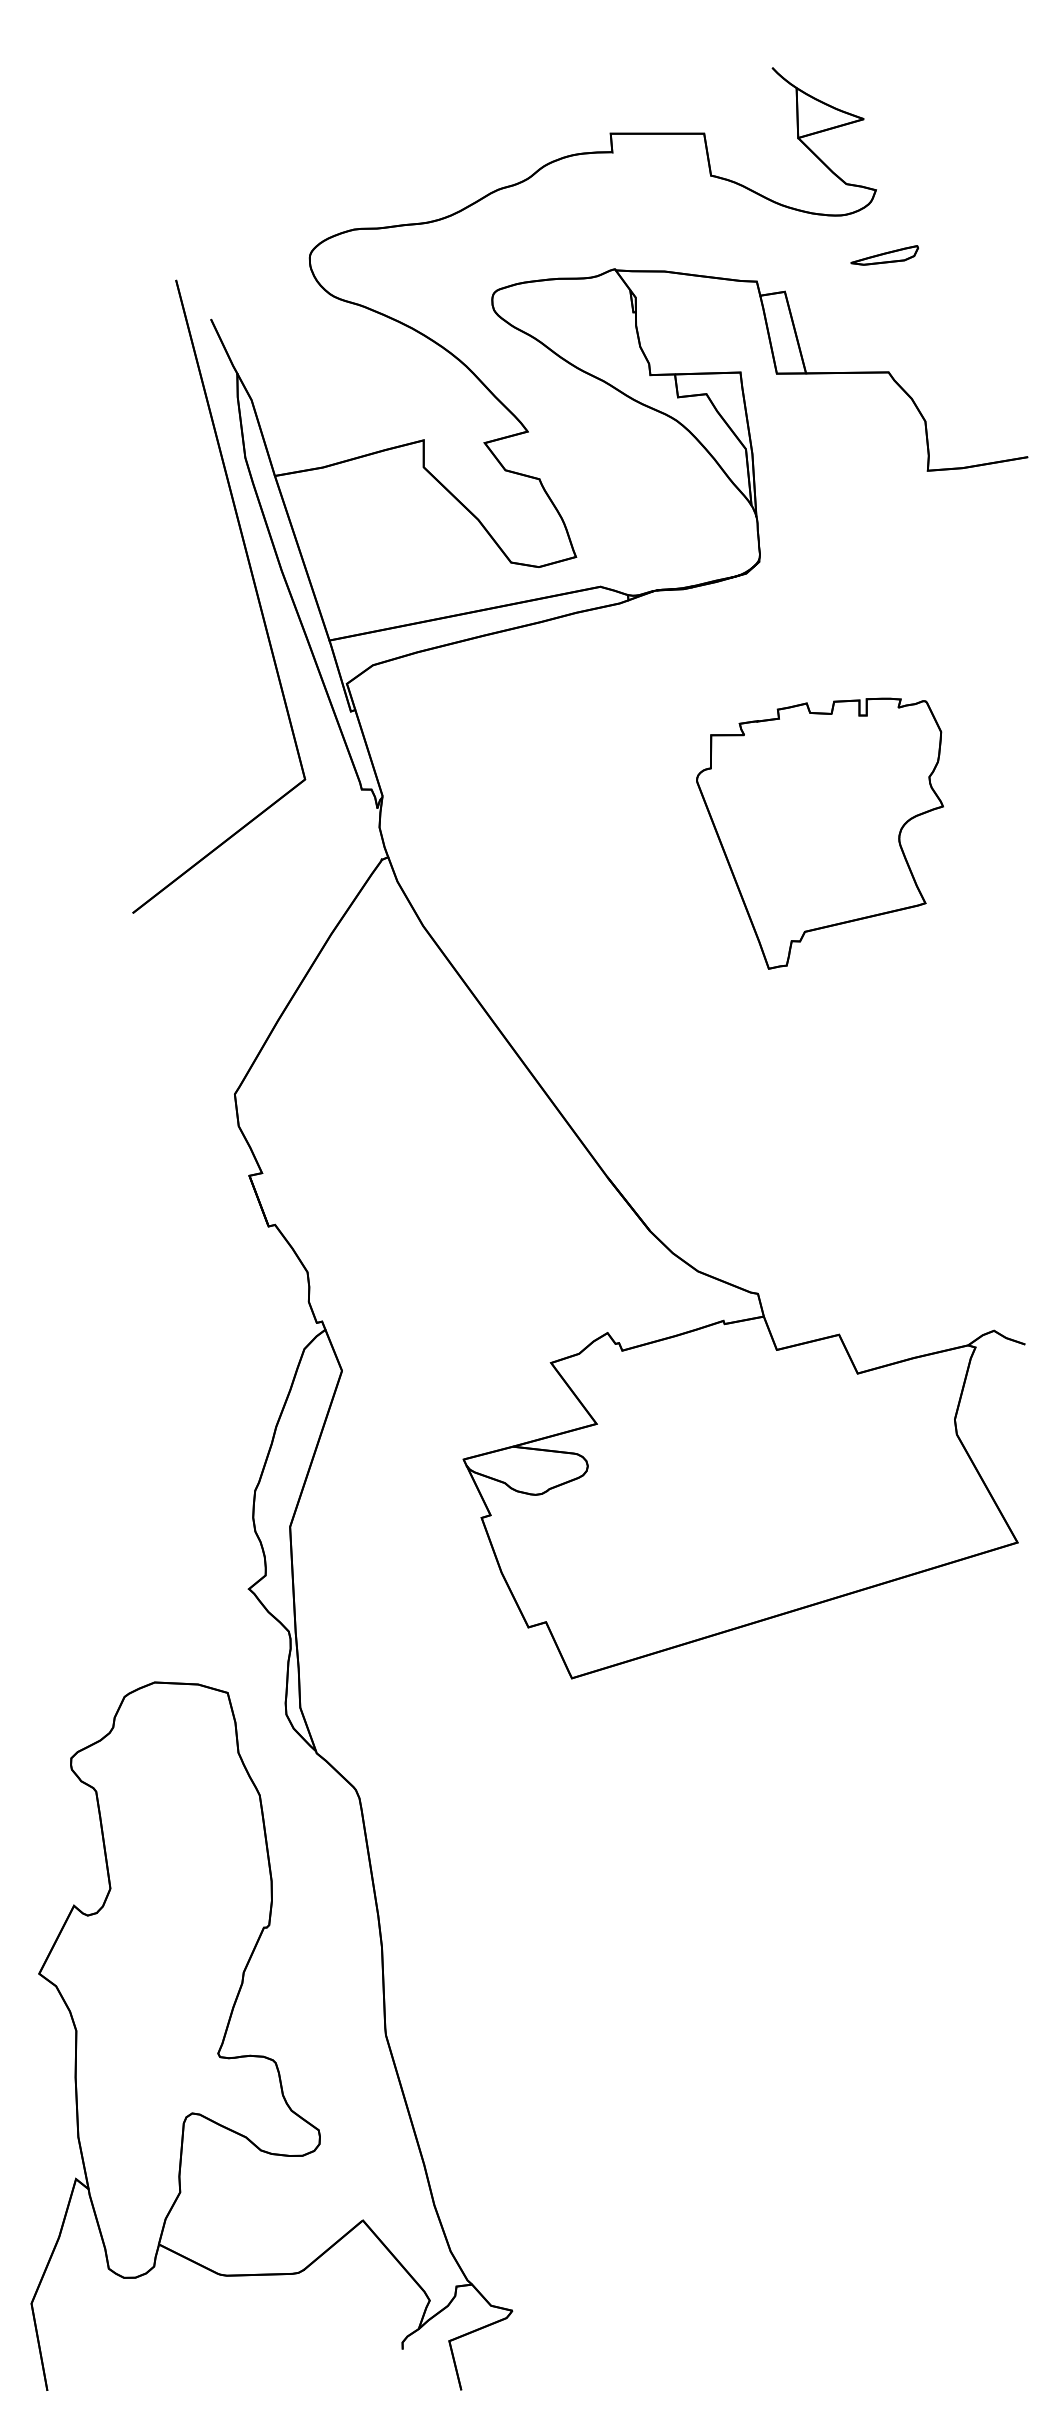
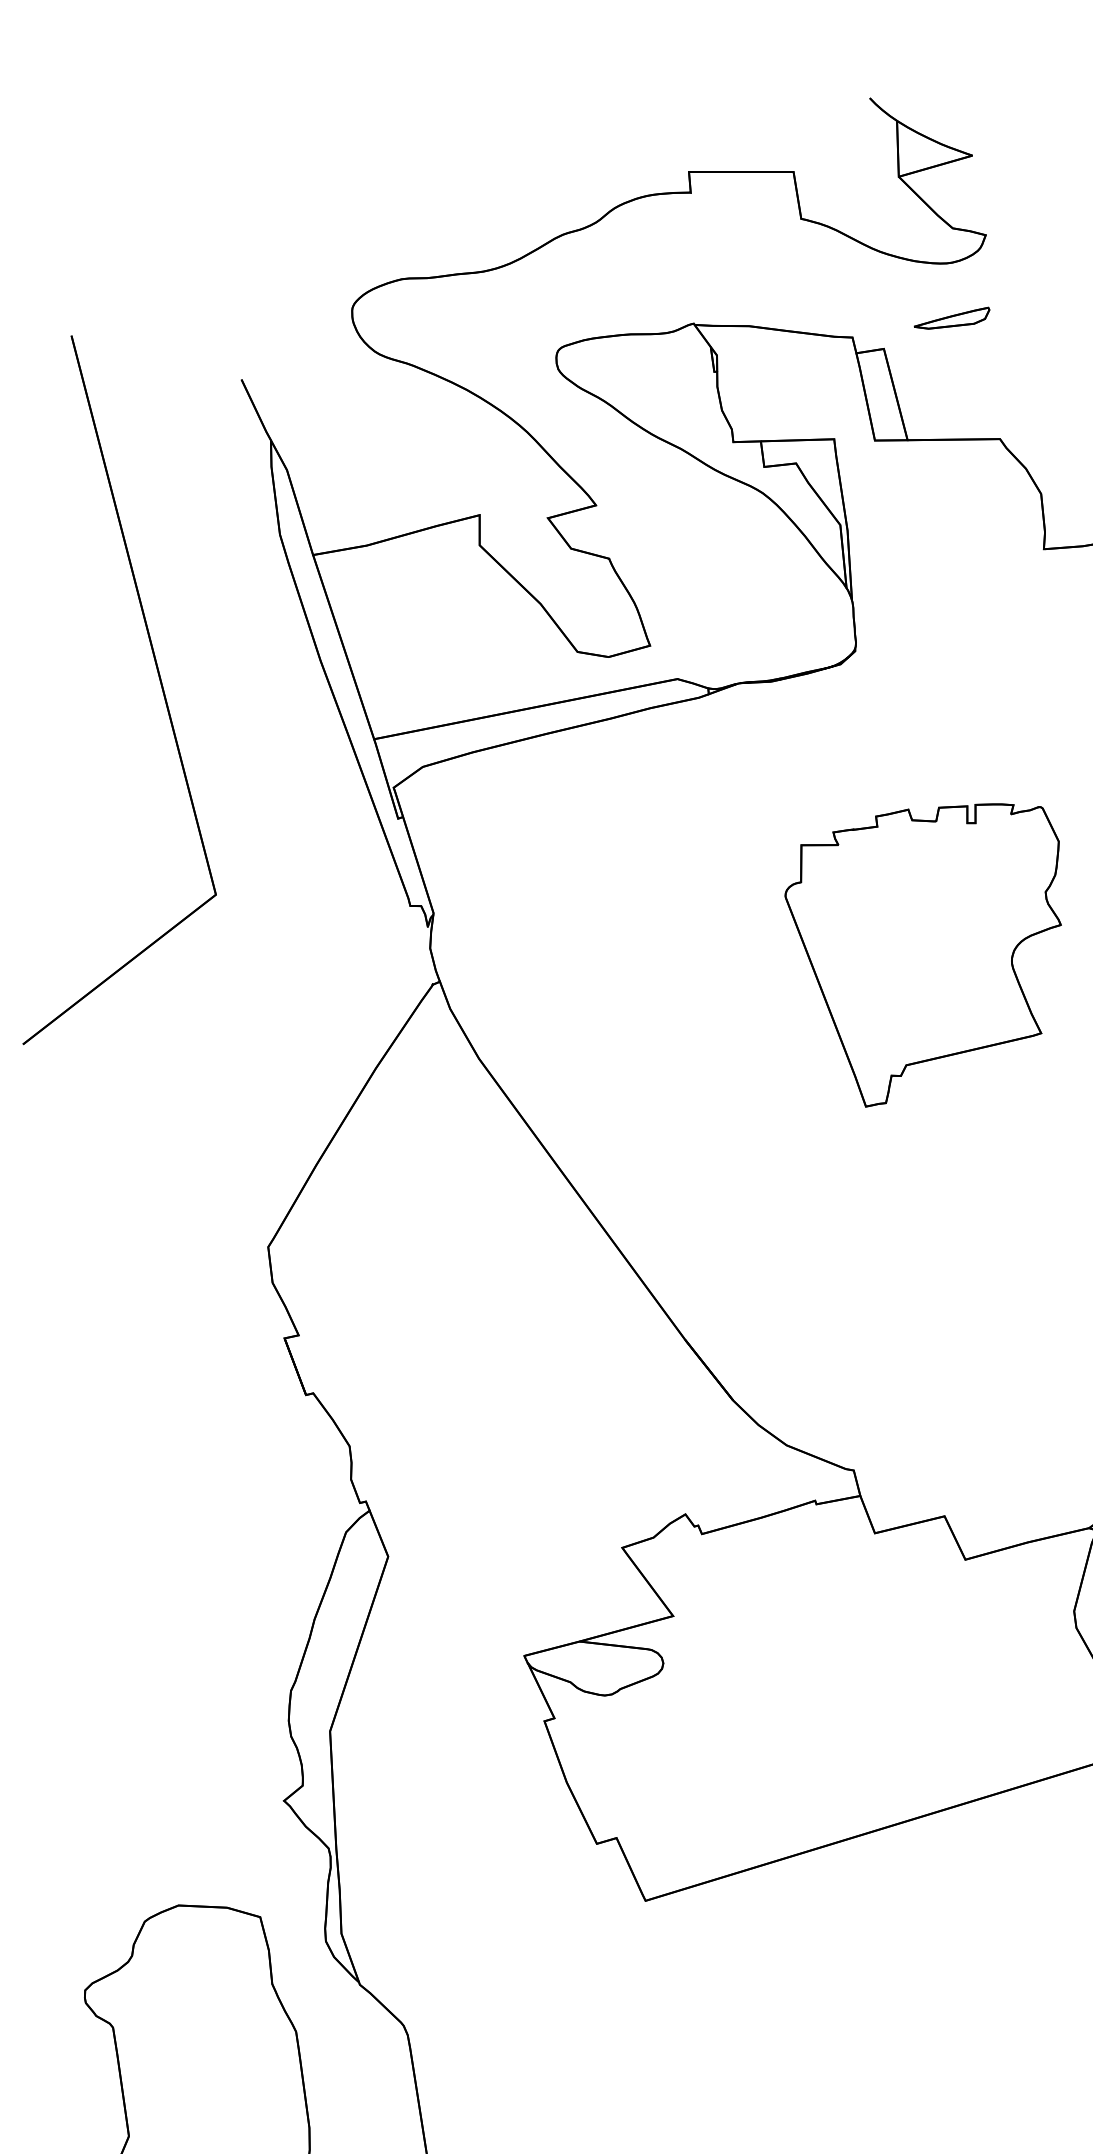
part: (884, 255) -> (951, 318), moved
part: (254, 588) -> (159, 680), moved

